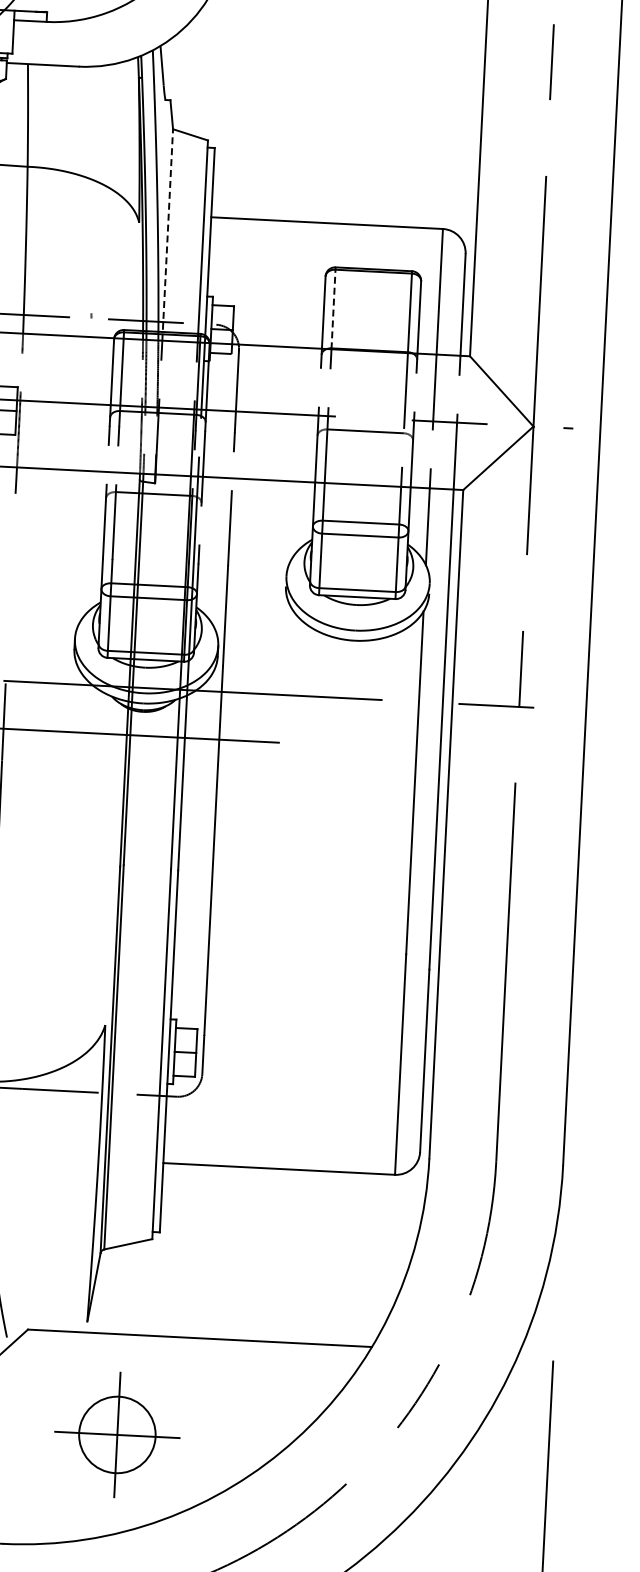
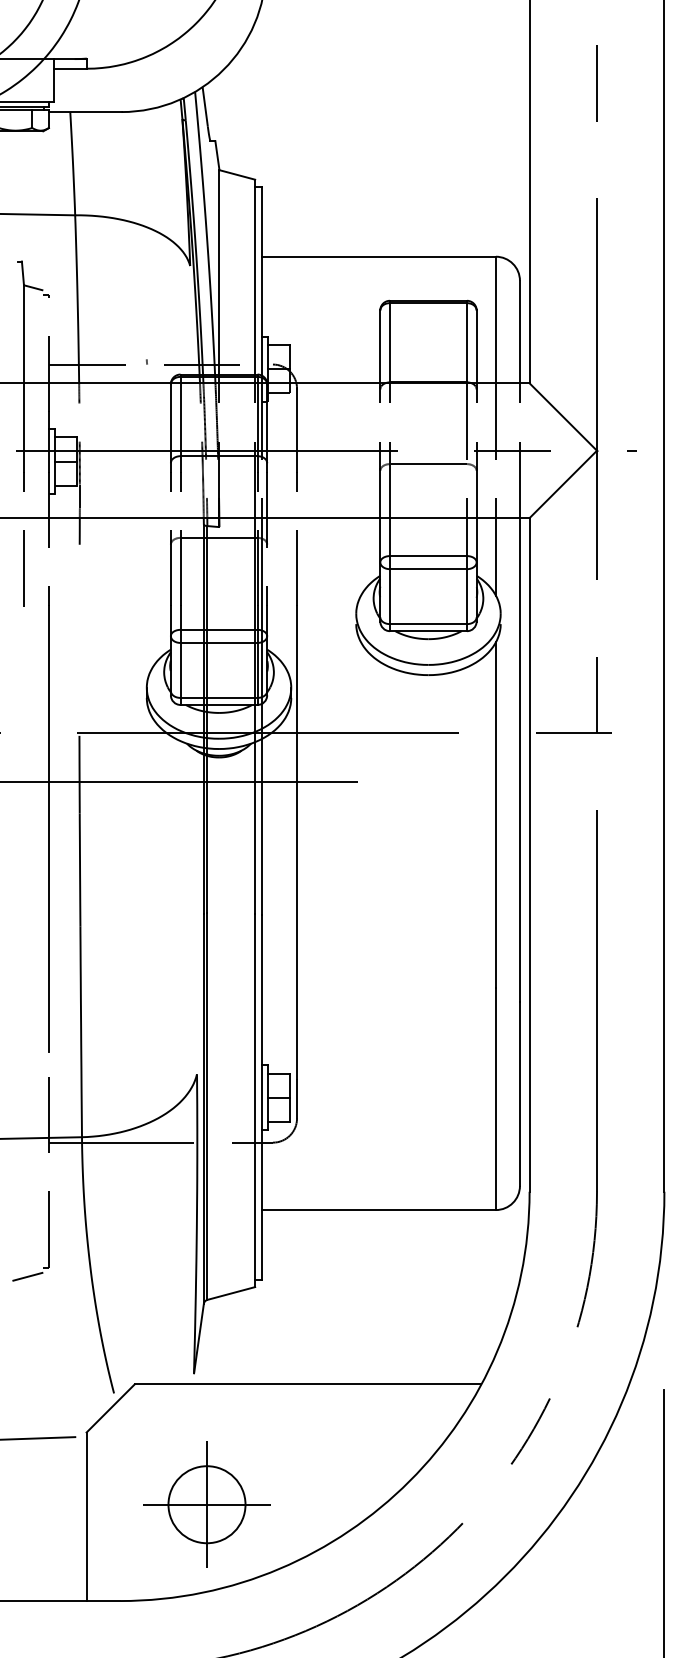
line: (167, 234) -> (219, 276), dashed -> solid
line: (333, 307) -> (389, 341), dashed -> solid
part: (116, 1434) -> (206, 1504), moved

